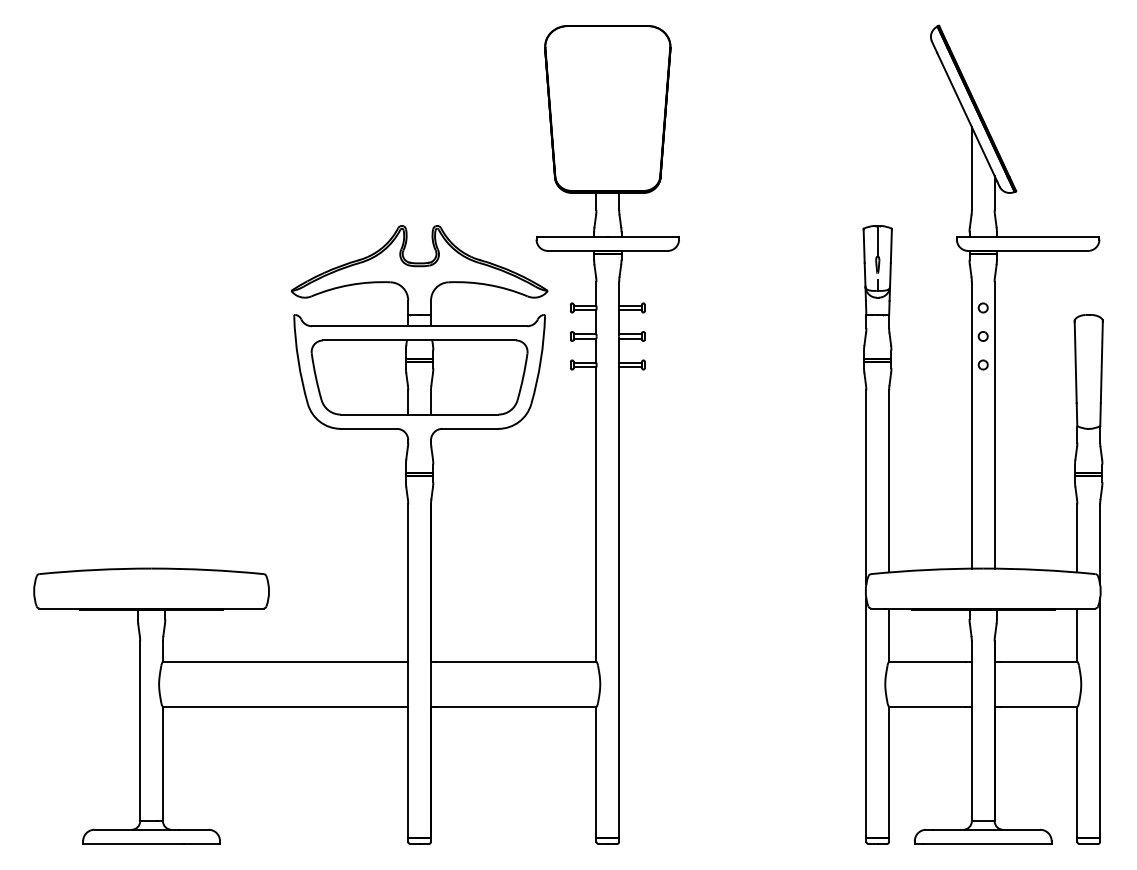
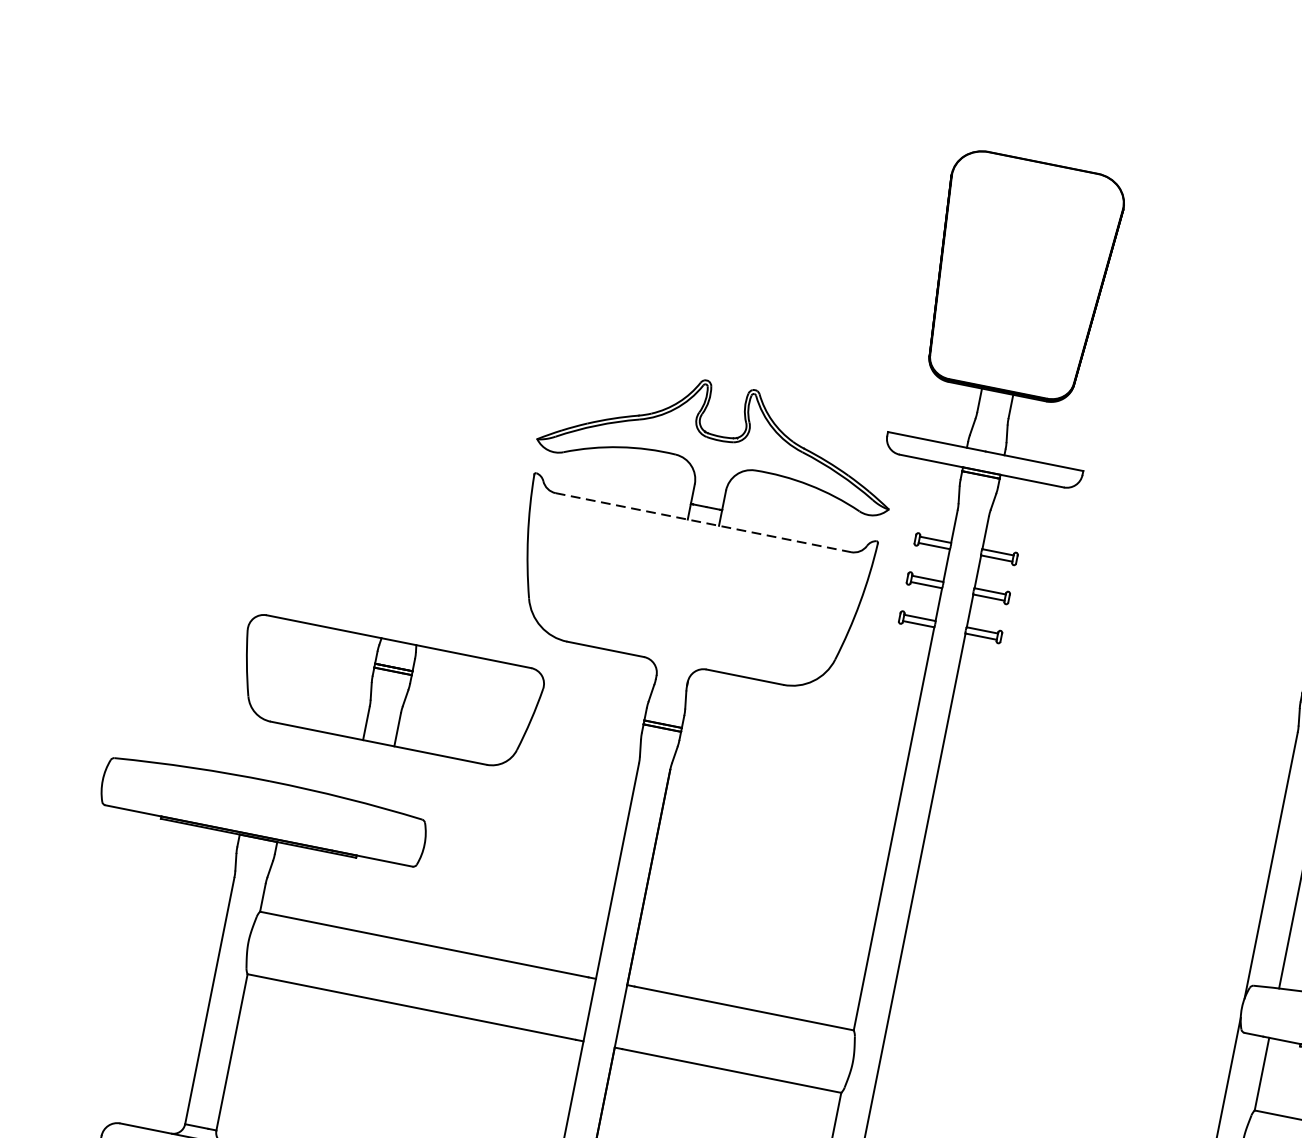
line: (419, 326) -> (703, 523), solid -> dashed
part: (419, 377) -> (388, 692), moved

